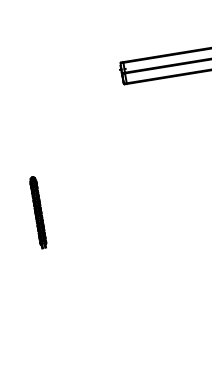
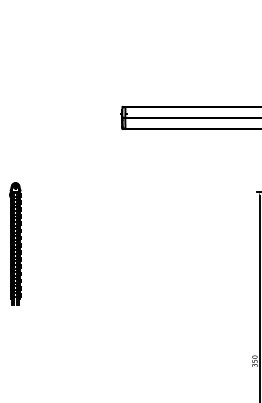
part: (38, 212) -> (15, 243), size x1.67

